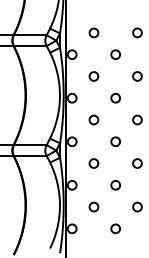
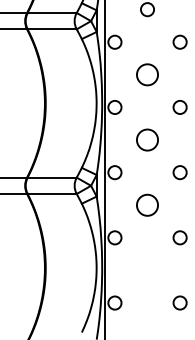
circle: (93, 76) -> (146, 74), size x1.6
circle: (93, 119) -> (146, 139), size x1.6
circle: (93, 163) -> (146, 205), size x1.6
circle: (93, 206) -> (146, 269), removed

